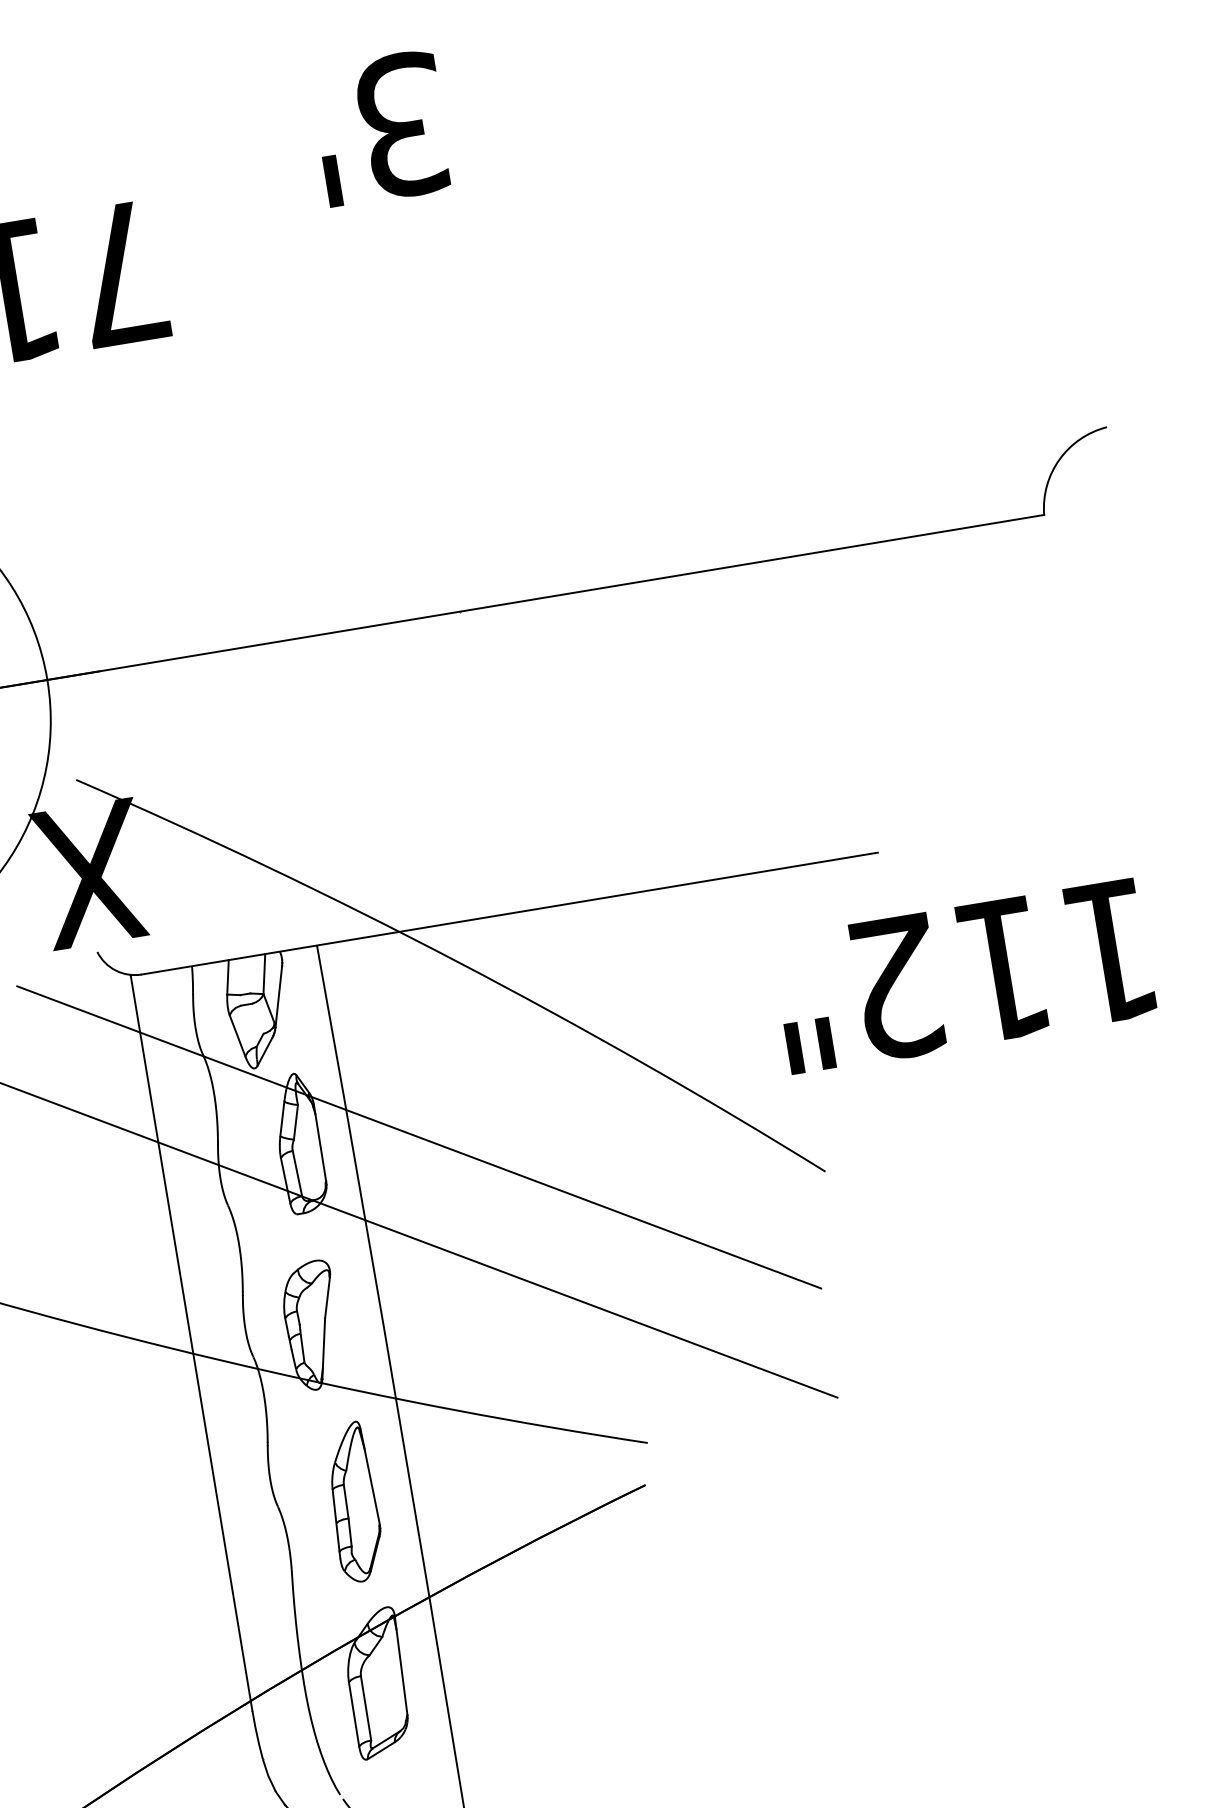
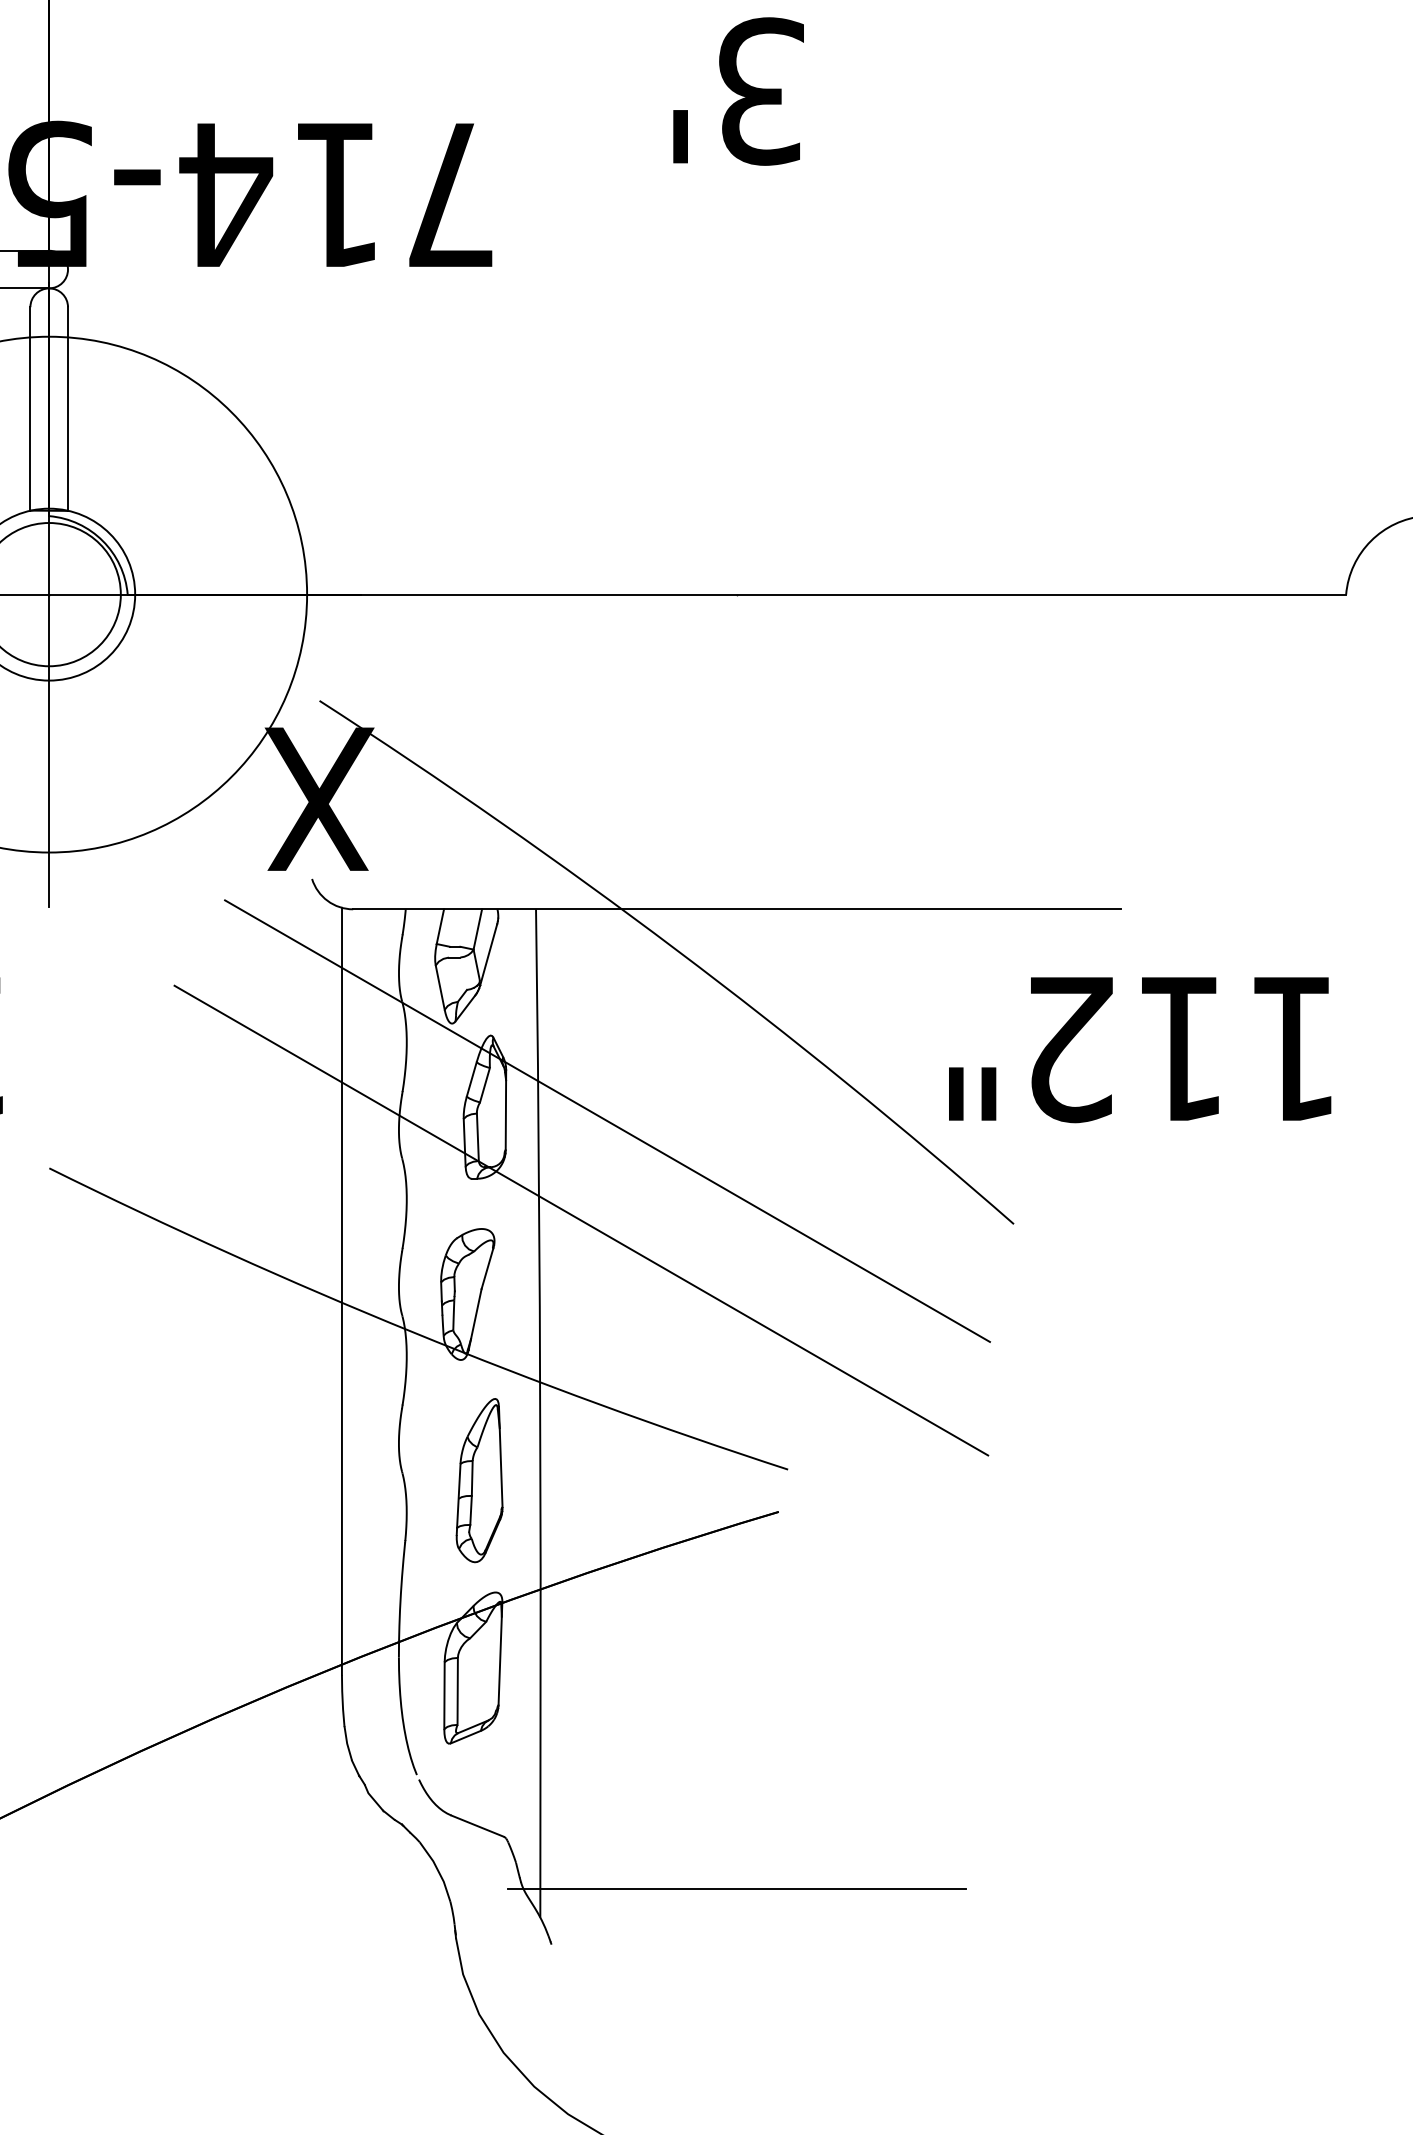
text: (964, 977) -> (1140, 1050), moved

